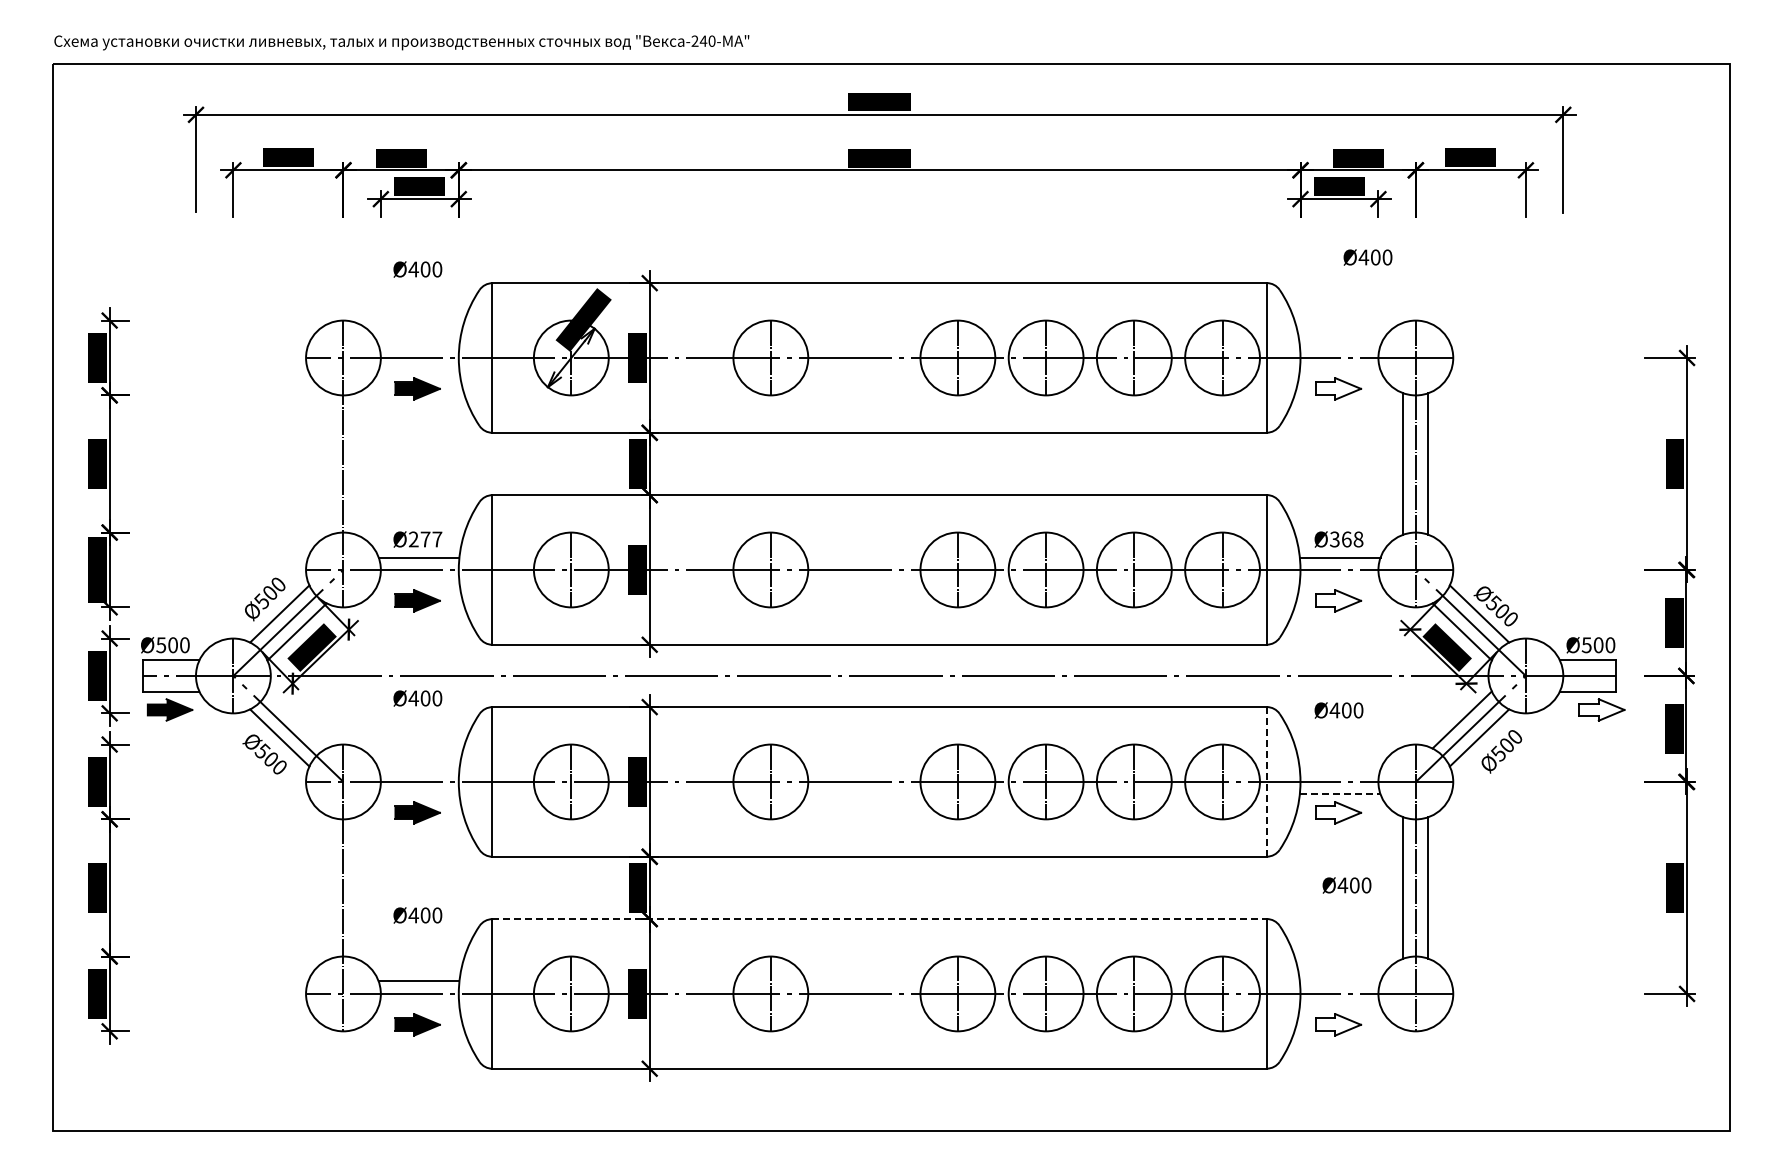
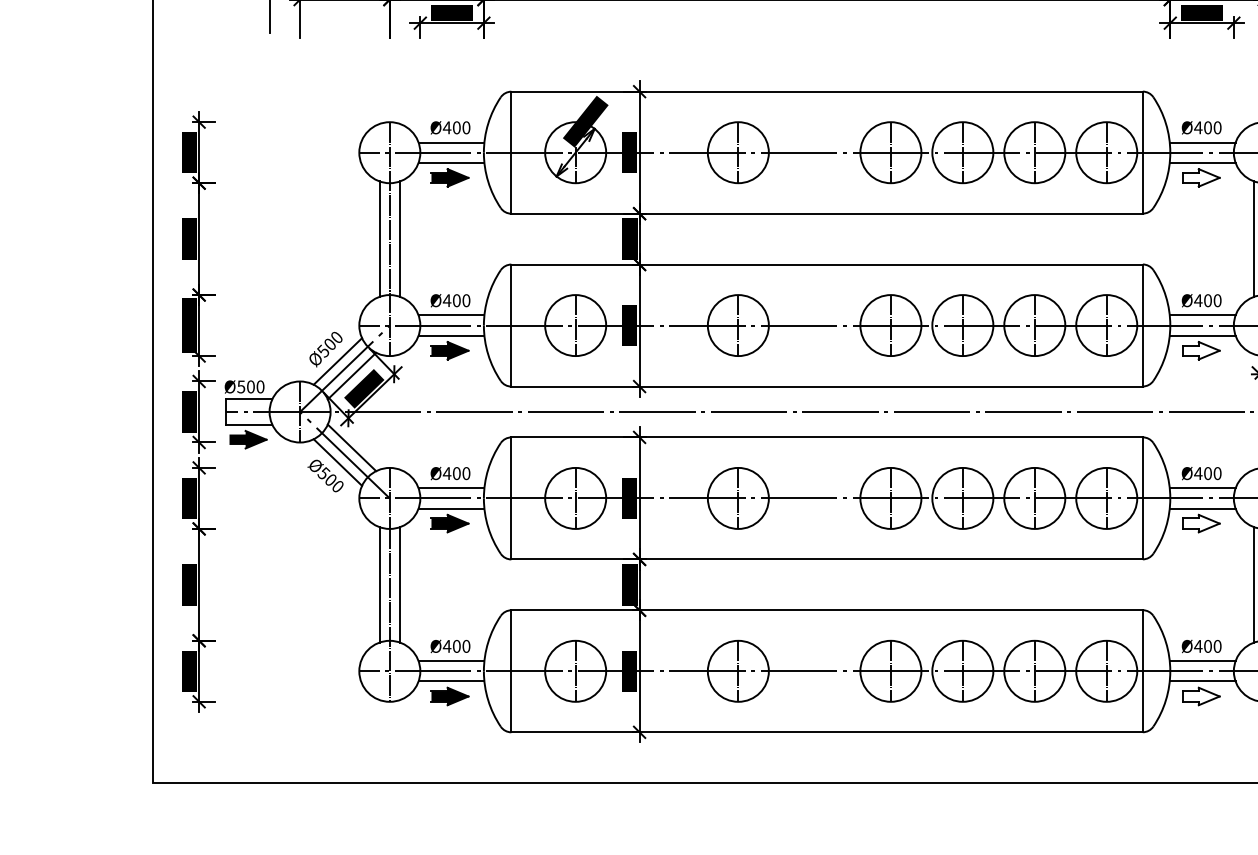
text: (1367, 257) -> (1201, 127), moved
text: (417, 269) -> (450, 127), moved
line: (418, 345) -> (451, 142), added
line: (1339, 345) -> (1202, 142), added
line: (418, 370) -> (451, 162), added
line: (1339, 370) -> (1202, 162), added
line: (330, 463) -> (379, 238), added
line: (355, 463) -> (399, 238), added
text: (425, 539) -> (456, 300), Ø277 -> Ø400
text: (1346, 539) -> (1207, 300), Ø368 -> Ø400
line: (418, 582) -> (451, 335), added
line: (1339, 582) -> (1202, 335), added
text: (417, 698) -> (450, 473), moved
text: (1338, 710) -> (1201, 473), moved
line: (296, 719) -> (351, 447), added
line: (418, 769) -> (451, 488), added
line: (1339, 769) -> (1202, 488), added
line: (1266, 781) -> (1142, 498), dashed -> solid
line: (418, 794) -> (451, 508), added
line: (1340, 794) -> (1202, 508), dashed -> solid
text: (1346, 885) -> (1201, 646), moved
line: (330, 887) -> (379, 584), added
line: (355, 887) -> (399, 584), added
text: (417, 915) -> (450, 646), moved
line: (880, 919) -> (827, 610), dashed -> solid
line: (1339, 981) -> (1202, 661), added
line: (418, 1006) -> (451, 681), added
line: (1339, 1006) -> (1202, 681), added

